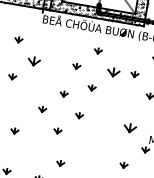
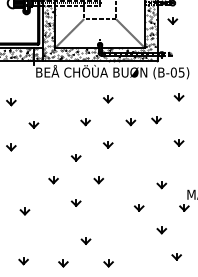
part: (33, 61) -> (33, 124), size x0.62
part: (113, 72) -> (130, 122), size x0.62
part: (129, 128) -> (161, 185), size x0.62
part: (108, 143) -> (138, 207), added

